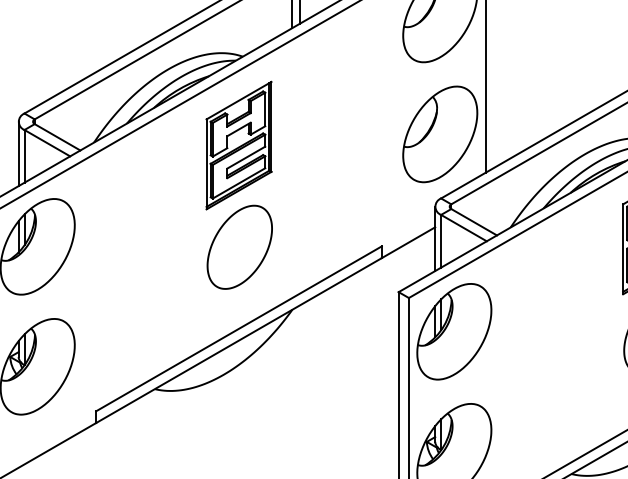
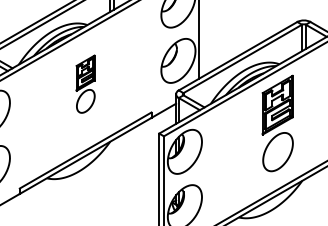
part: (238, 183) -> (85, 83), size x0.6

